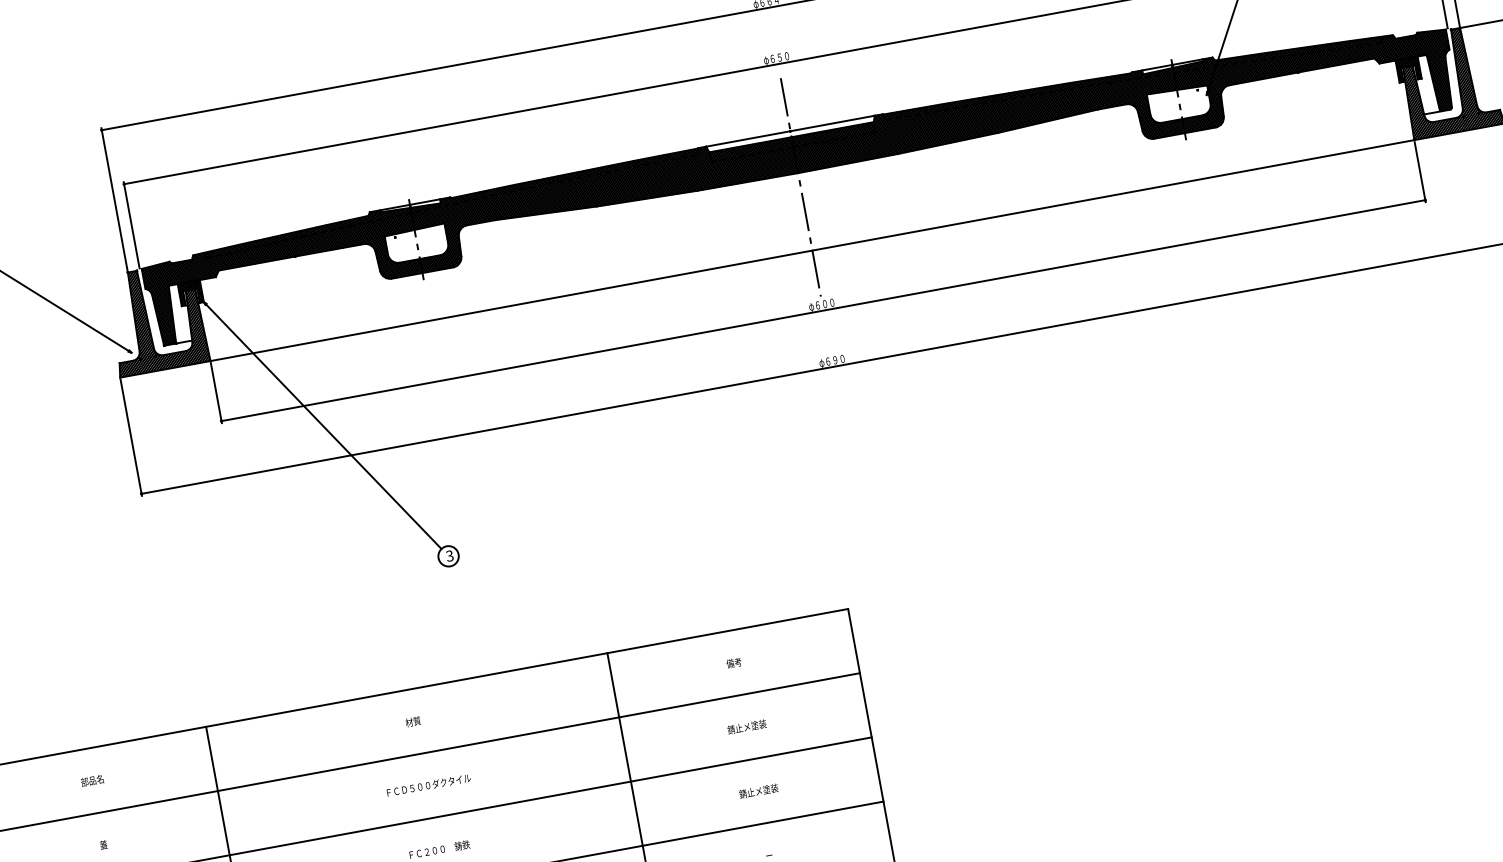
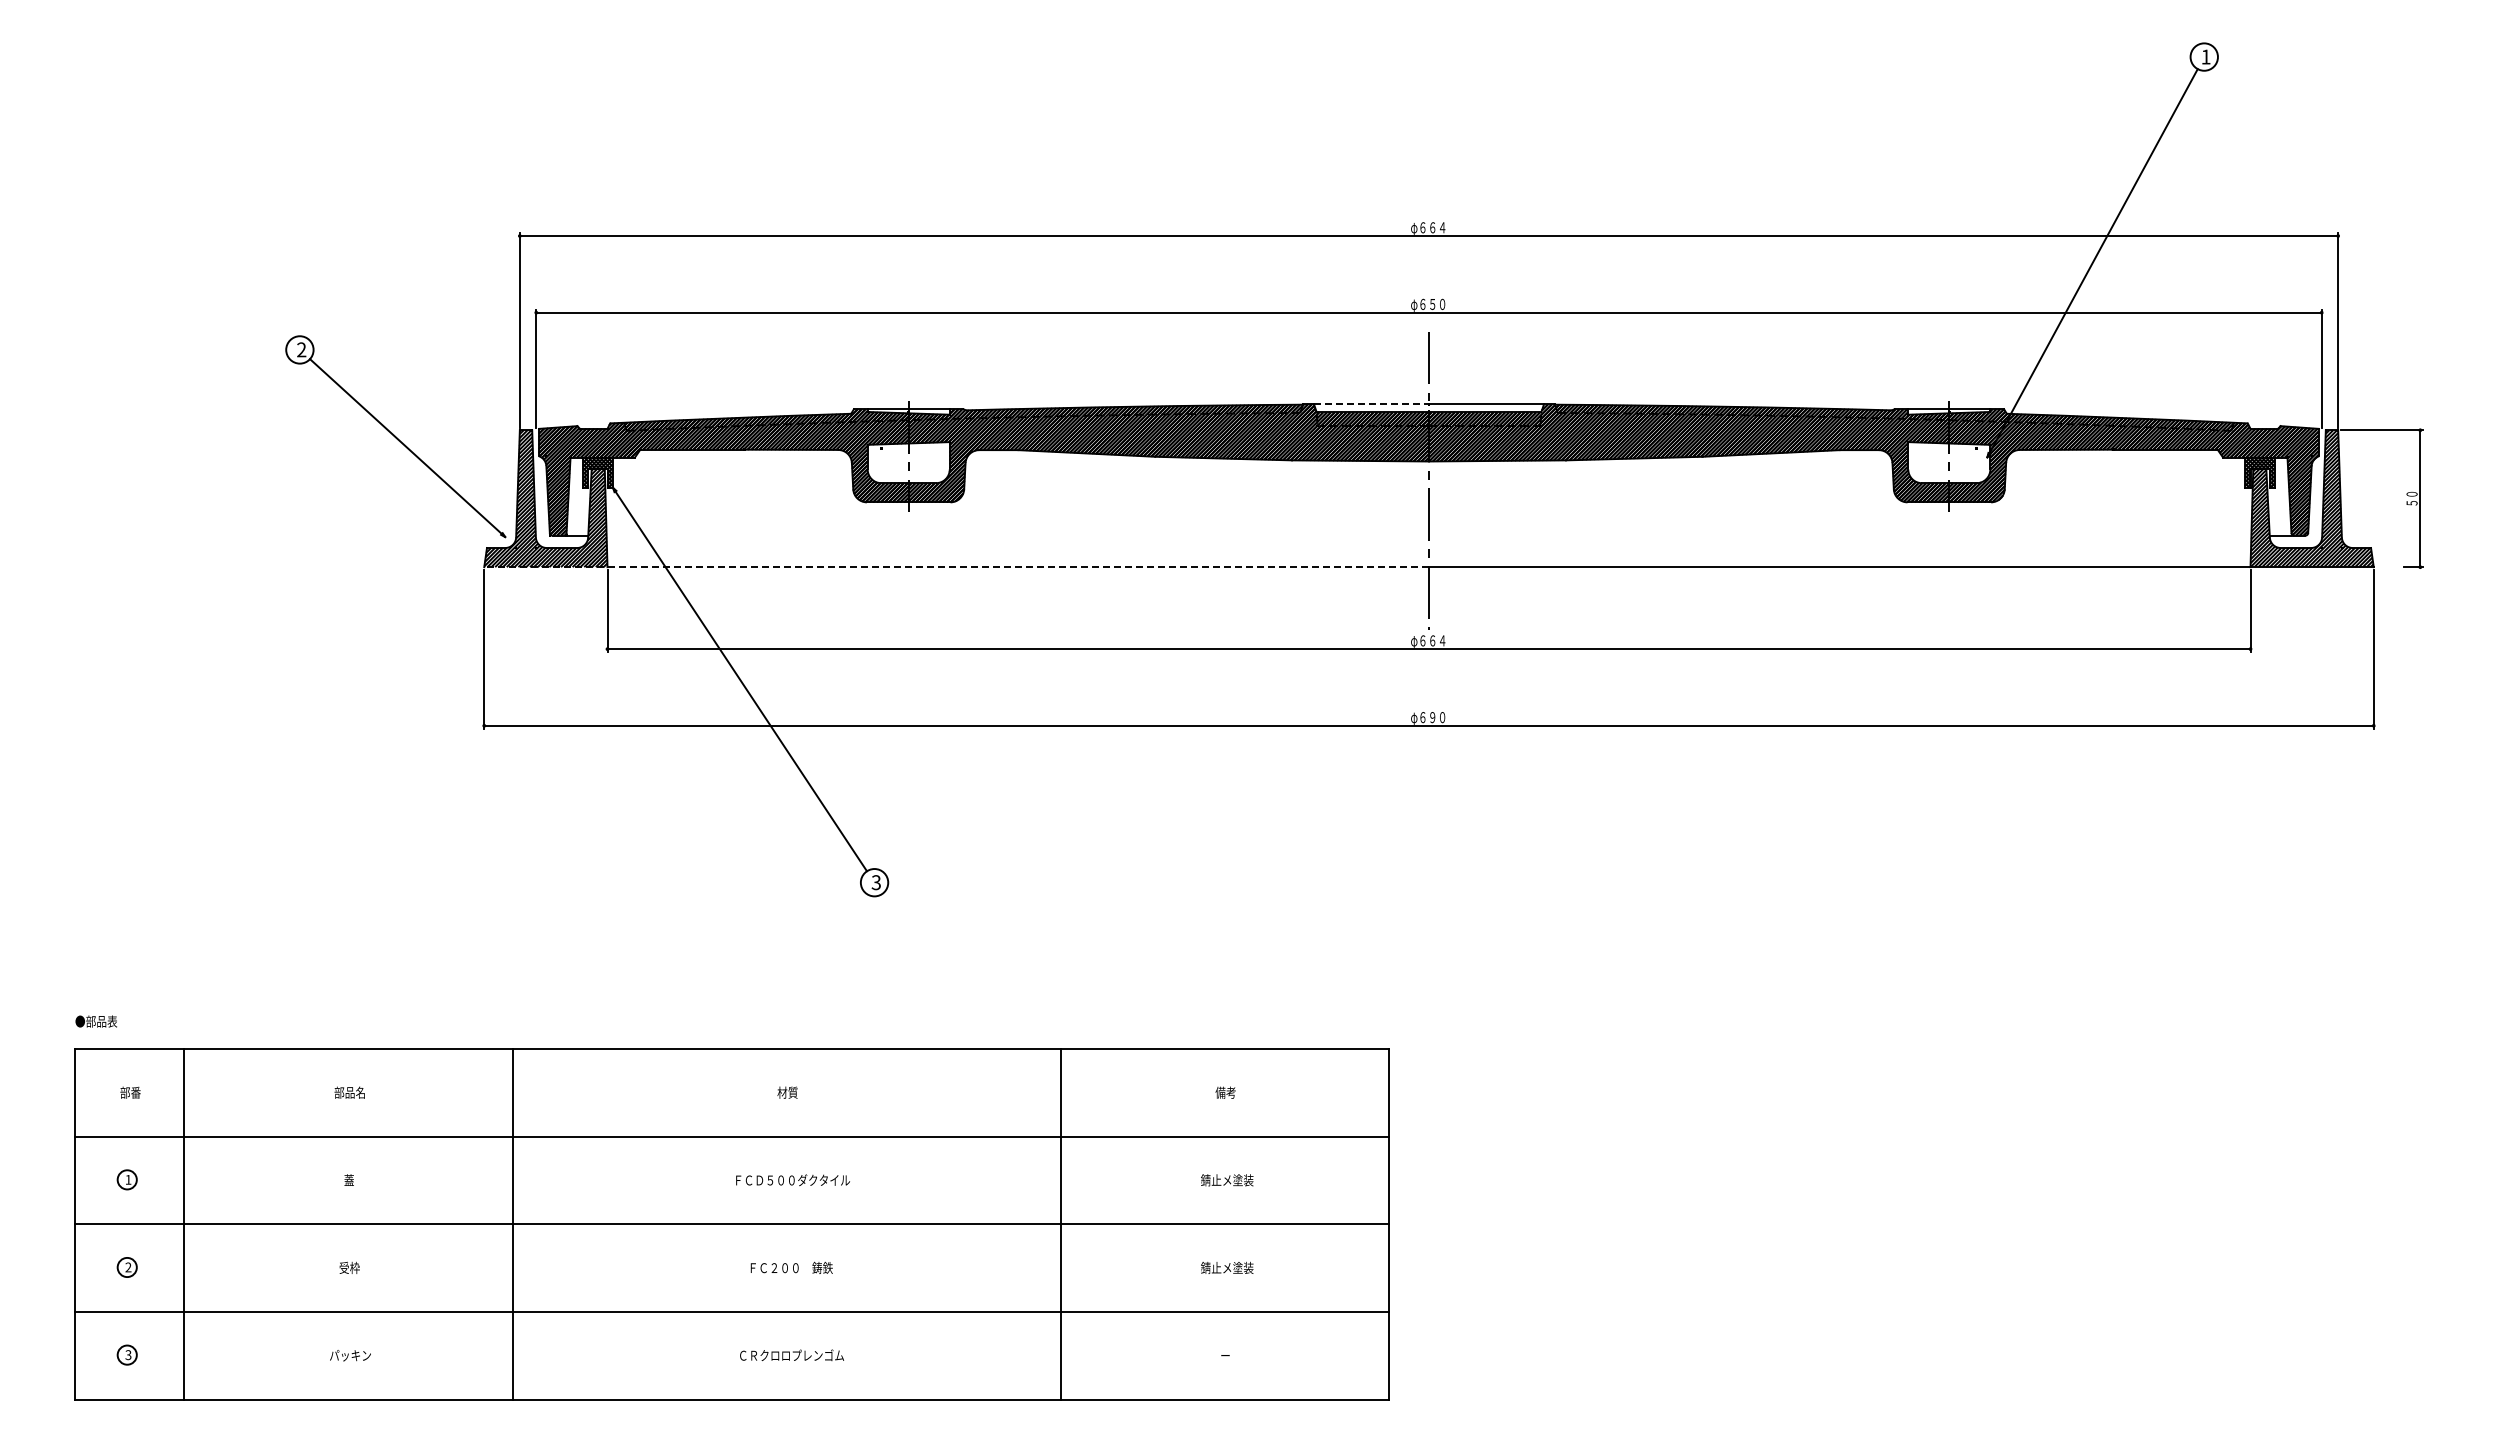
line: (748, 139) -> (1371, 404), solid -> dashed
text: (828, 303) -> (1437, 640), φ６００ -> φ６６４
line: (466, 314) -> (956, 567), solid -> dashed

